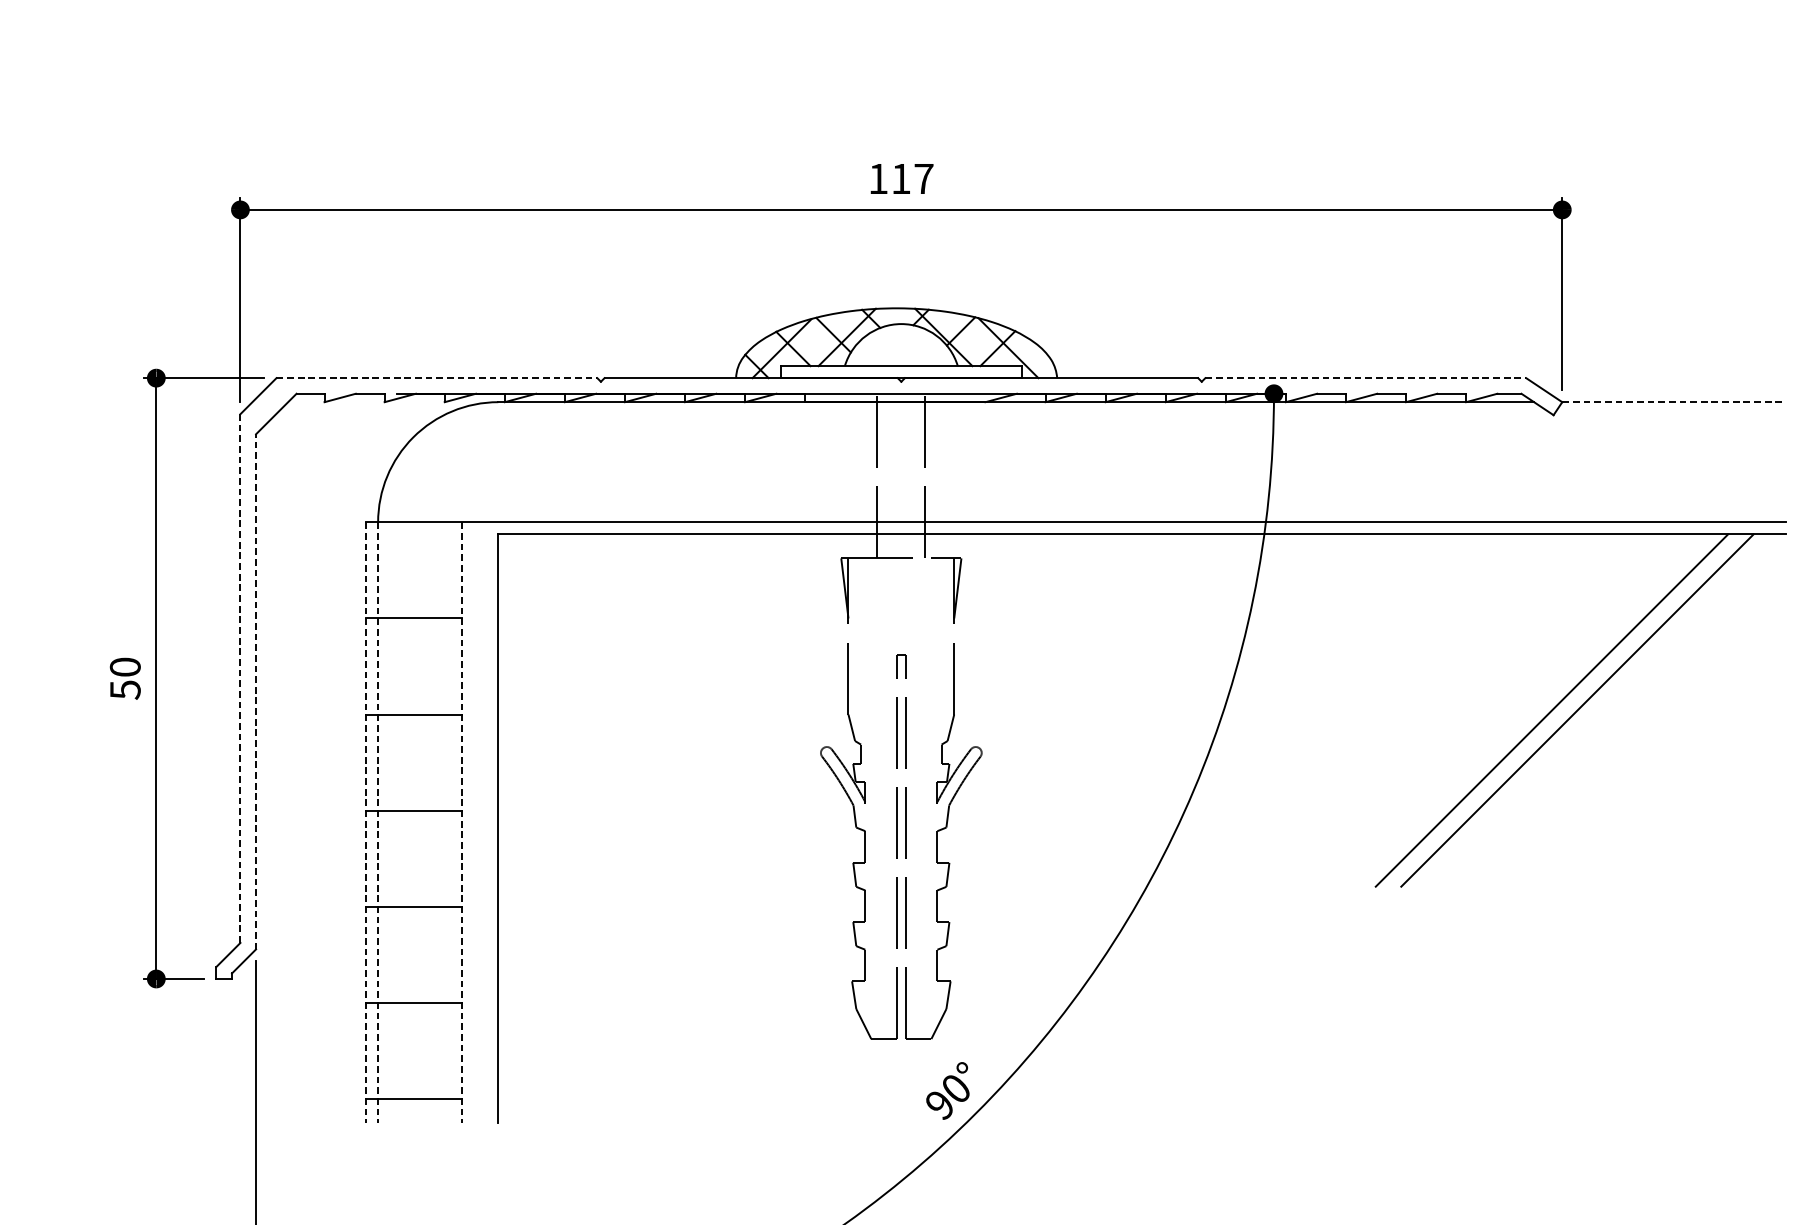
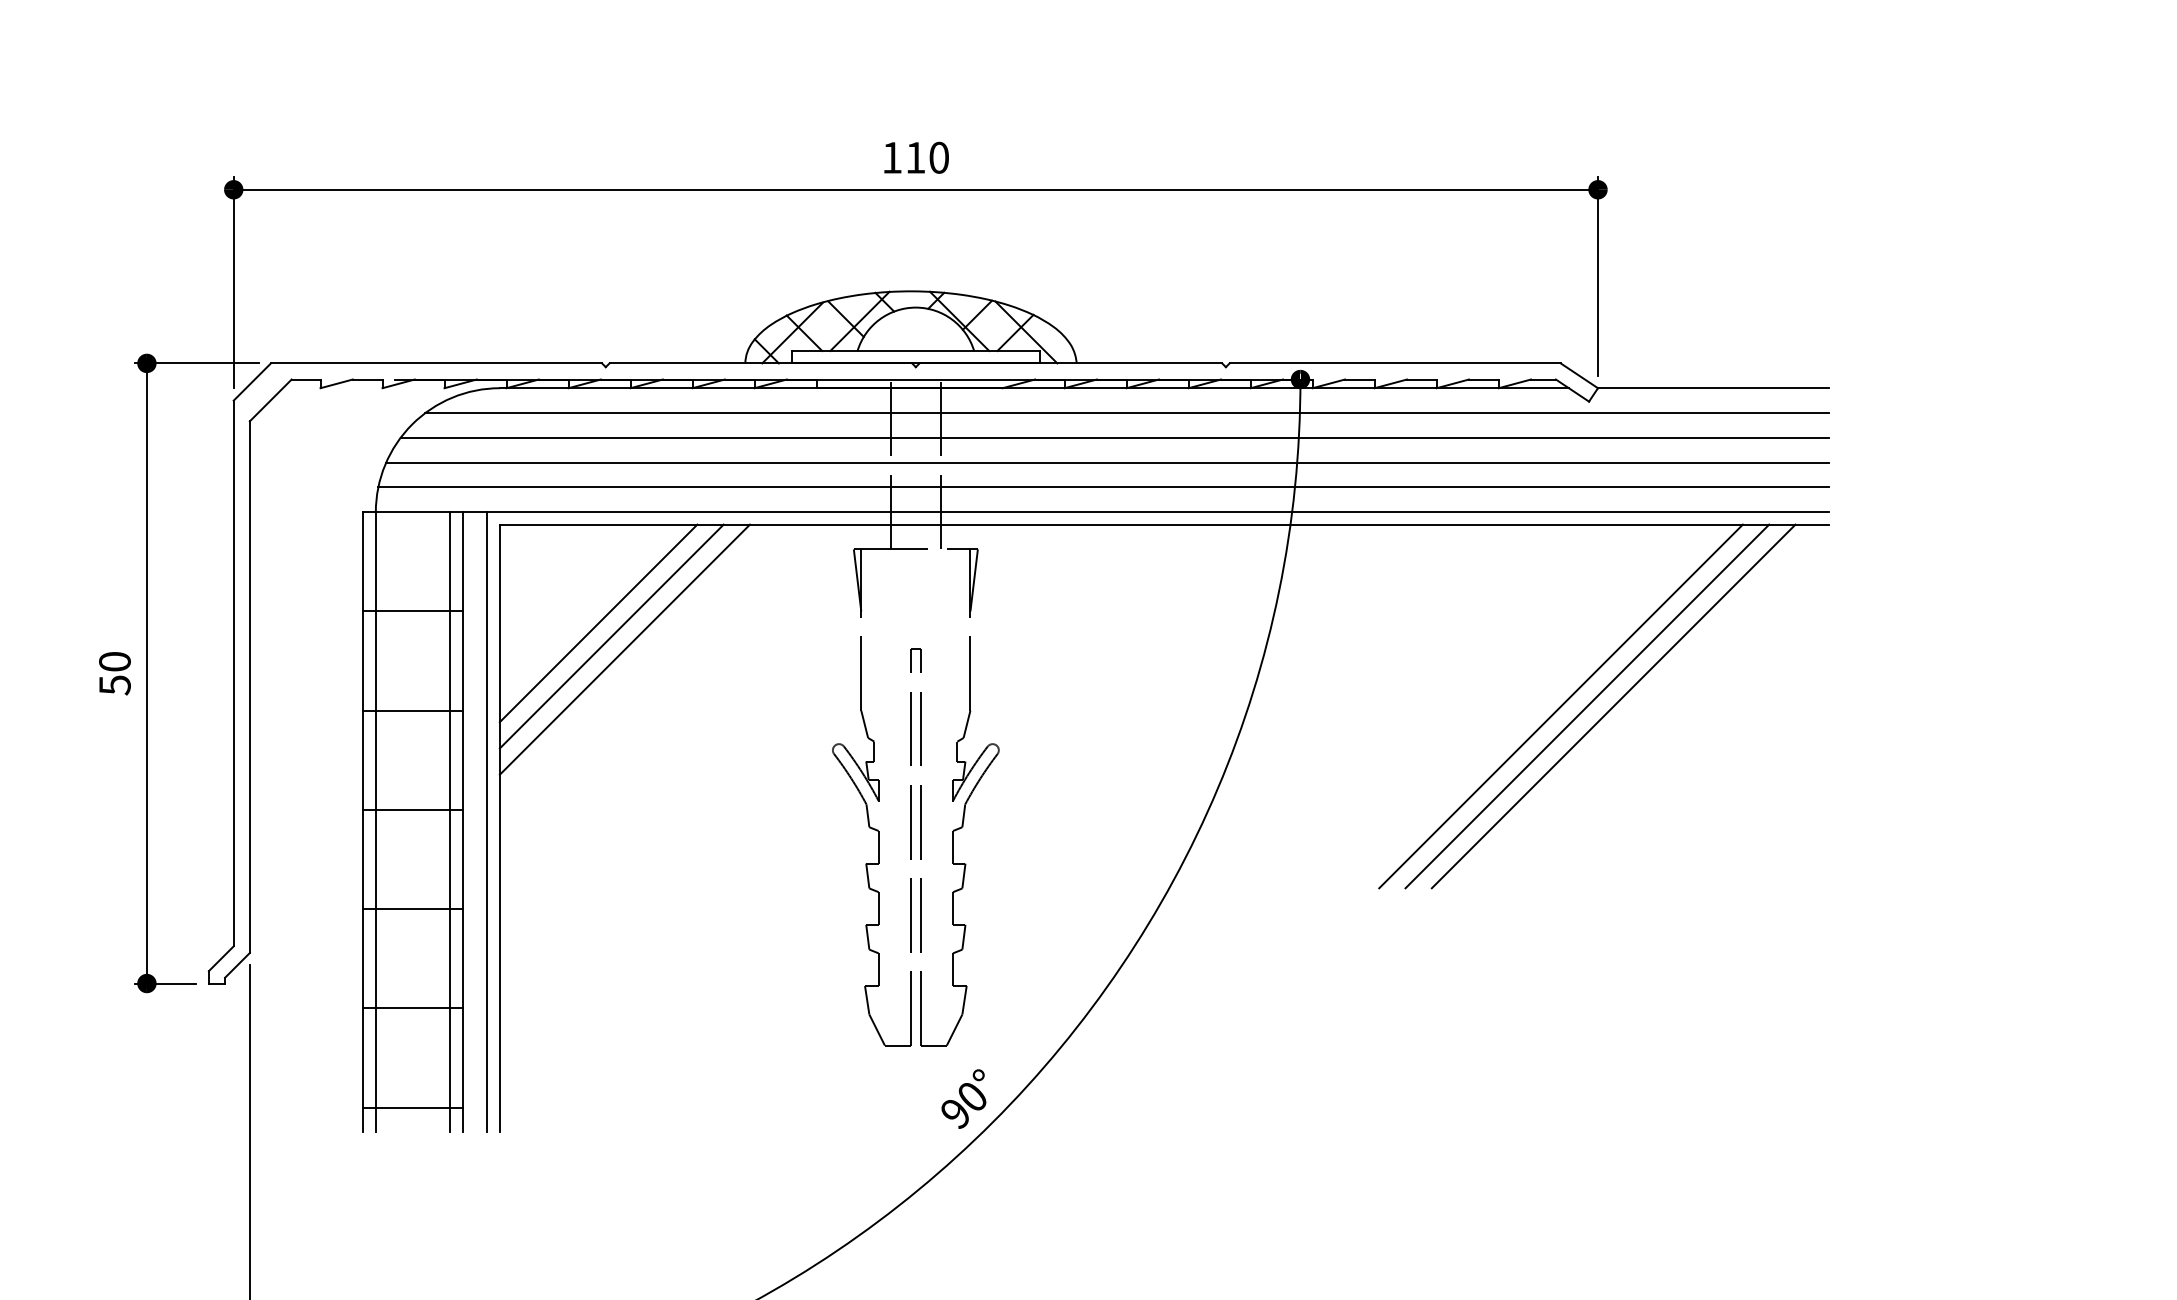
text: (924, 178) -> (939, 157), 117 -> 110
line: (436, 378) -> (436, 363), dashed -> solid
line: (1366, 378) -> (1395, 363), dashed -> solid
line: (1674, 402) -> (1713, 388), dashed -> solid
line: (1105, 426) -> (1126, 413), added
line: (1093, 449) -> (1114, 437), added
line: (1087, 474) -> (1107, 462), added
line: (1083, 498) -> (1103, 487), added
line: (593, 630) -> (598, 623), added
line: (606, 642) -> (611, 636), added
line: (619, 655) -> (624, 649), added
line: (240, 678) -> (233, 673), dashed -> solid
line: (255, 692) -> (249, 687), dashed -> solid
line: (1525, 710) -> (1560, 706), added
line: (366, 822) -> (363, 822), dashed -> solid
line: (377, 822) -> (375, 822), dashed -> solid
line: (450, 822) -> (450, 822), added
line: (462, 822) -> (462, 822), dashed -> solid
line: (486, 822) -> (487, 822), added

